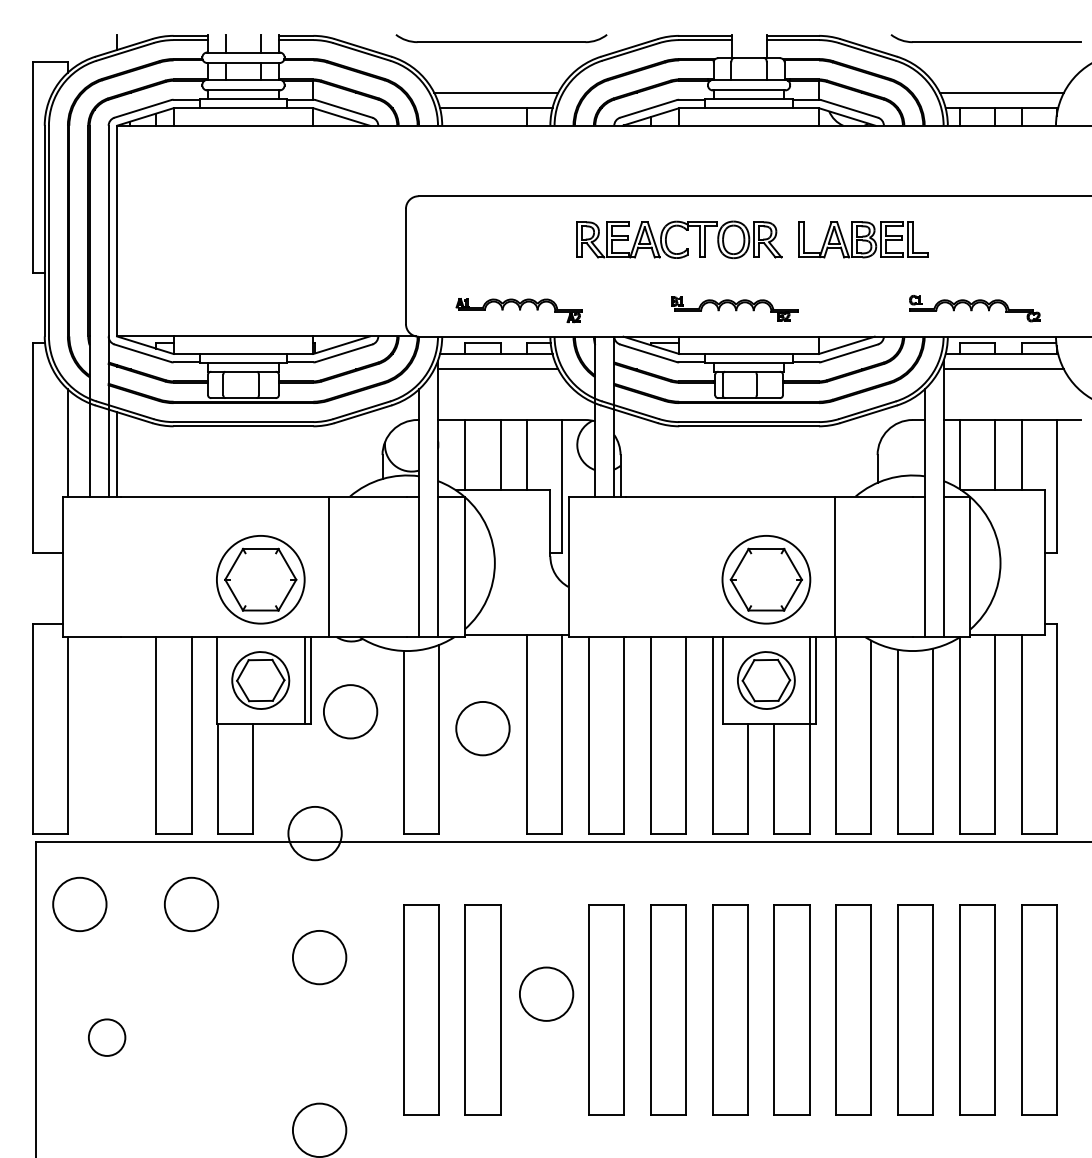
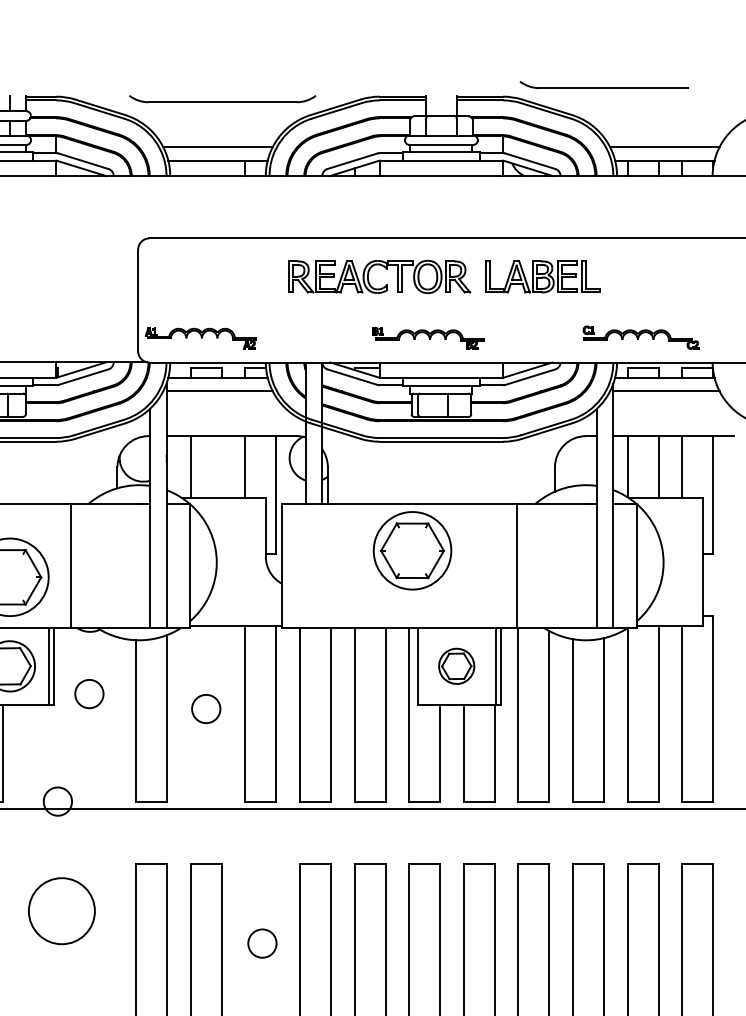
part: (985, 38) -> (603, 84), moved
part: (518, 310) -> (200, 338), moved
line: (500, 455) -> (221, 467), removed
part: (766, 579) -> (412, 550), moved
part: (766, 680) -> (456, 666), size x0.7
circle: (350, 711) -> (89, 693), size x0.6
circle: (482, 728) -> (205, 708), size x0.6
circle: (314, 833) -> (57, 801), size x0.6
circle: (319, 957) -> (61, 911), size x1.4
circle: (546, 993) -> (262, 942), size x0.6

